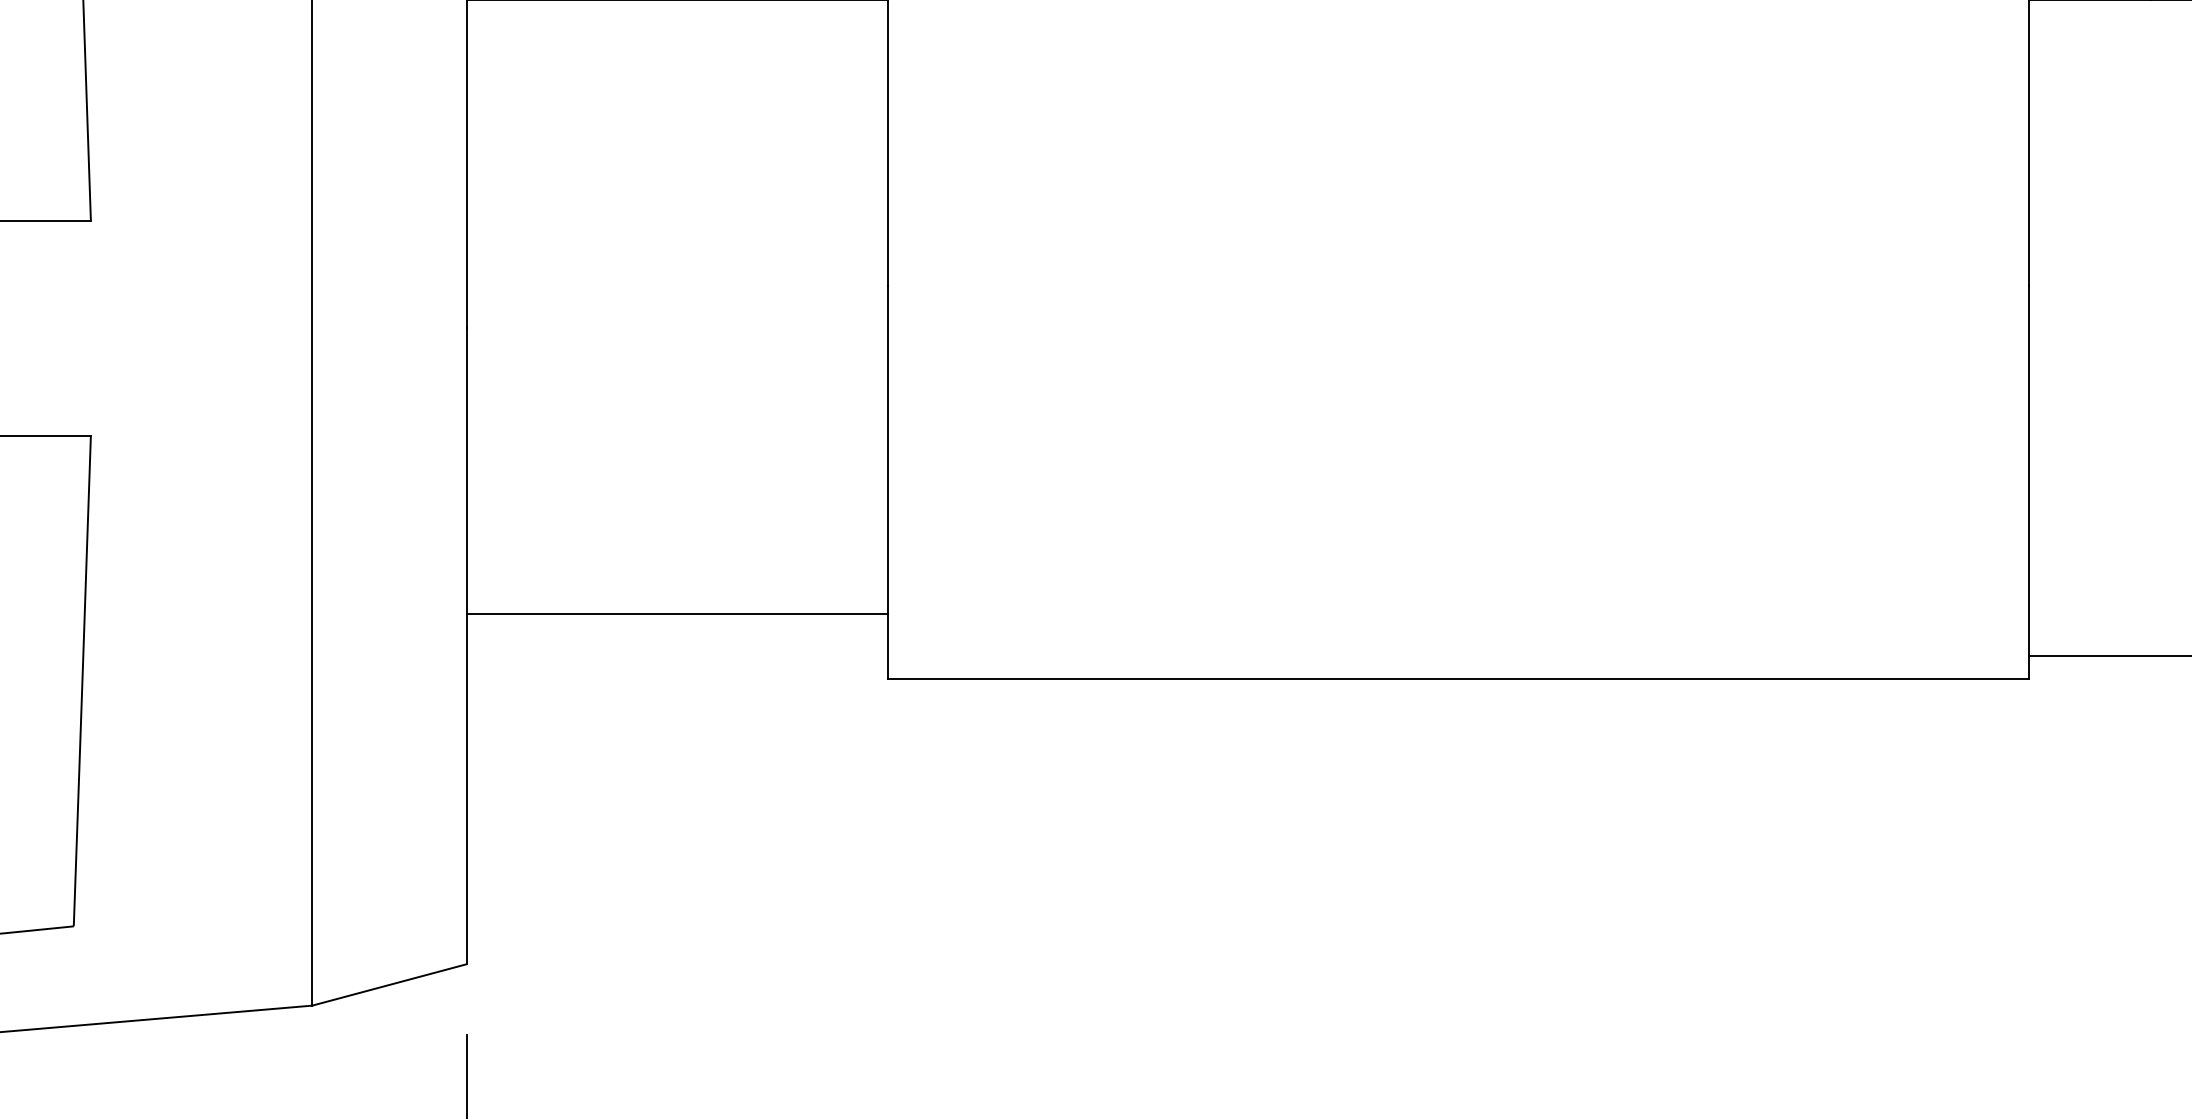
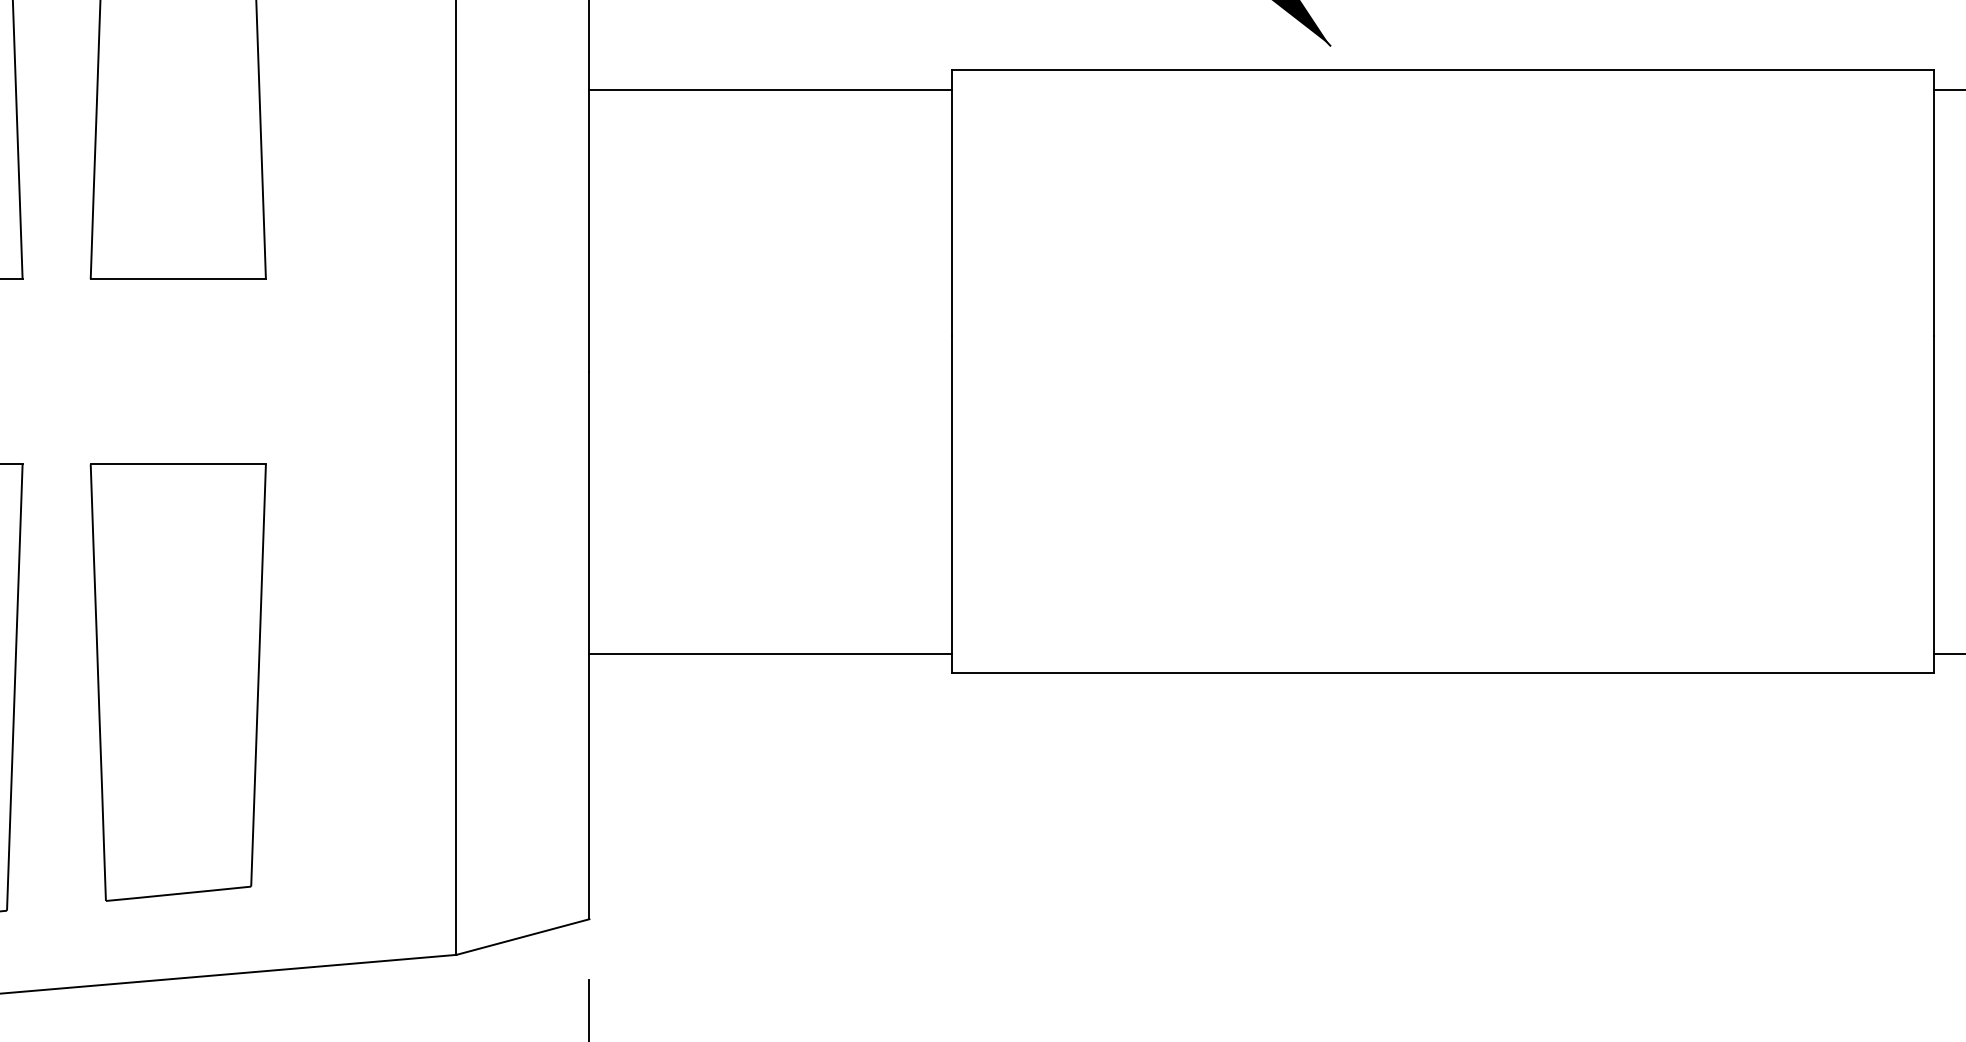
line: (677, 614) -> (770, 654), moved

